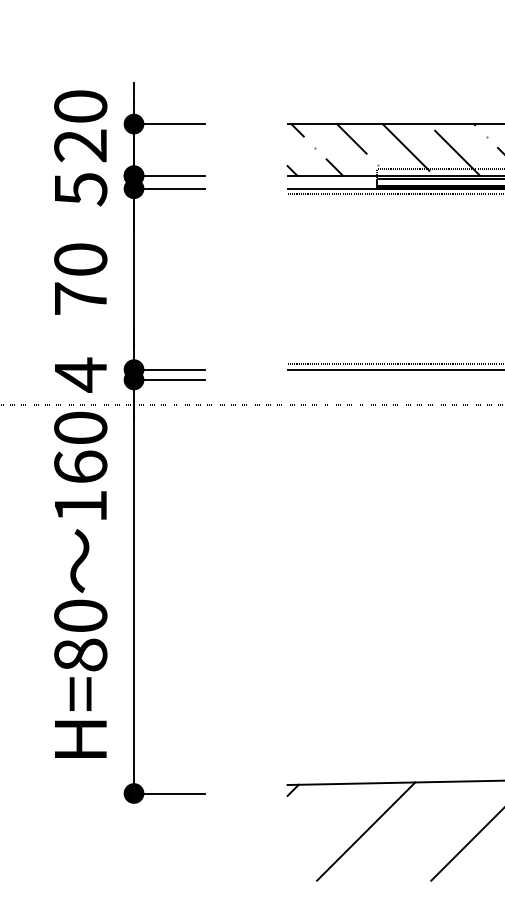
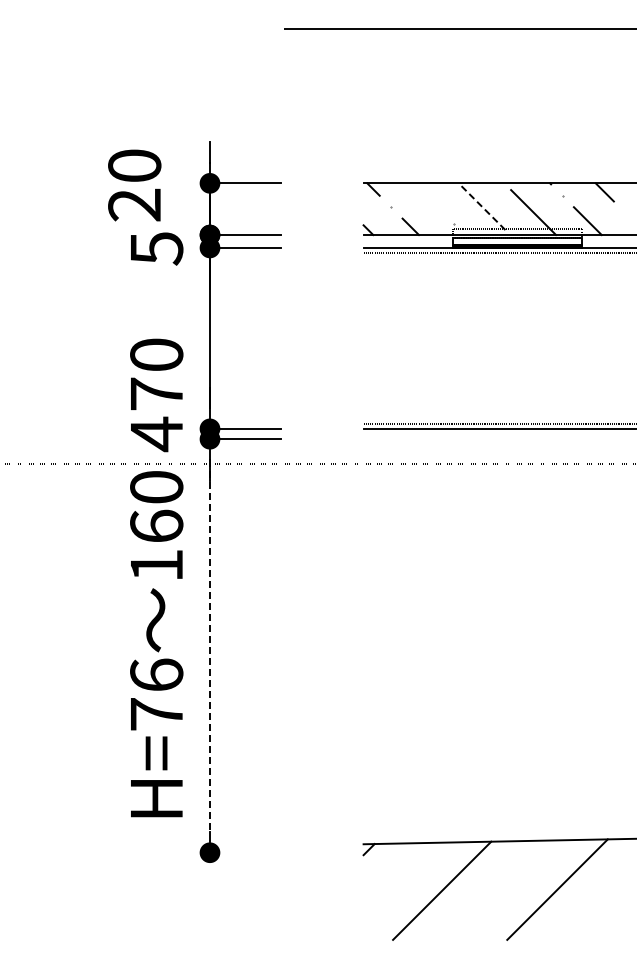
text: (80, 126) -> (134, 185), moved
line: (351, 138) -> (427, 197), removed
line: (405, 147) -> (481, 206), solid -> dashed
text: (80, 278) -> (156, 373), moved
line: (133, 587) -> (209, 646), solid -> dashed
text: (80, 635) -> (156, 694), H=80 -> H=76
line: (168, 793) -> (244, 852), removed

